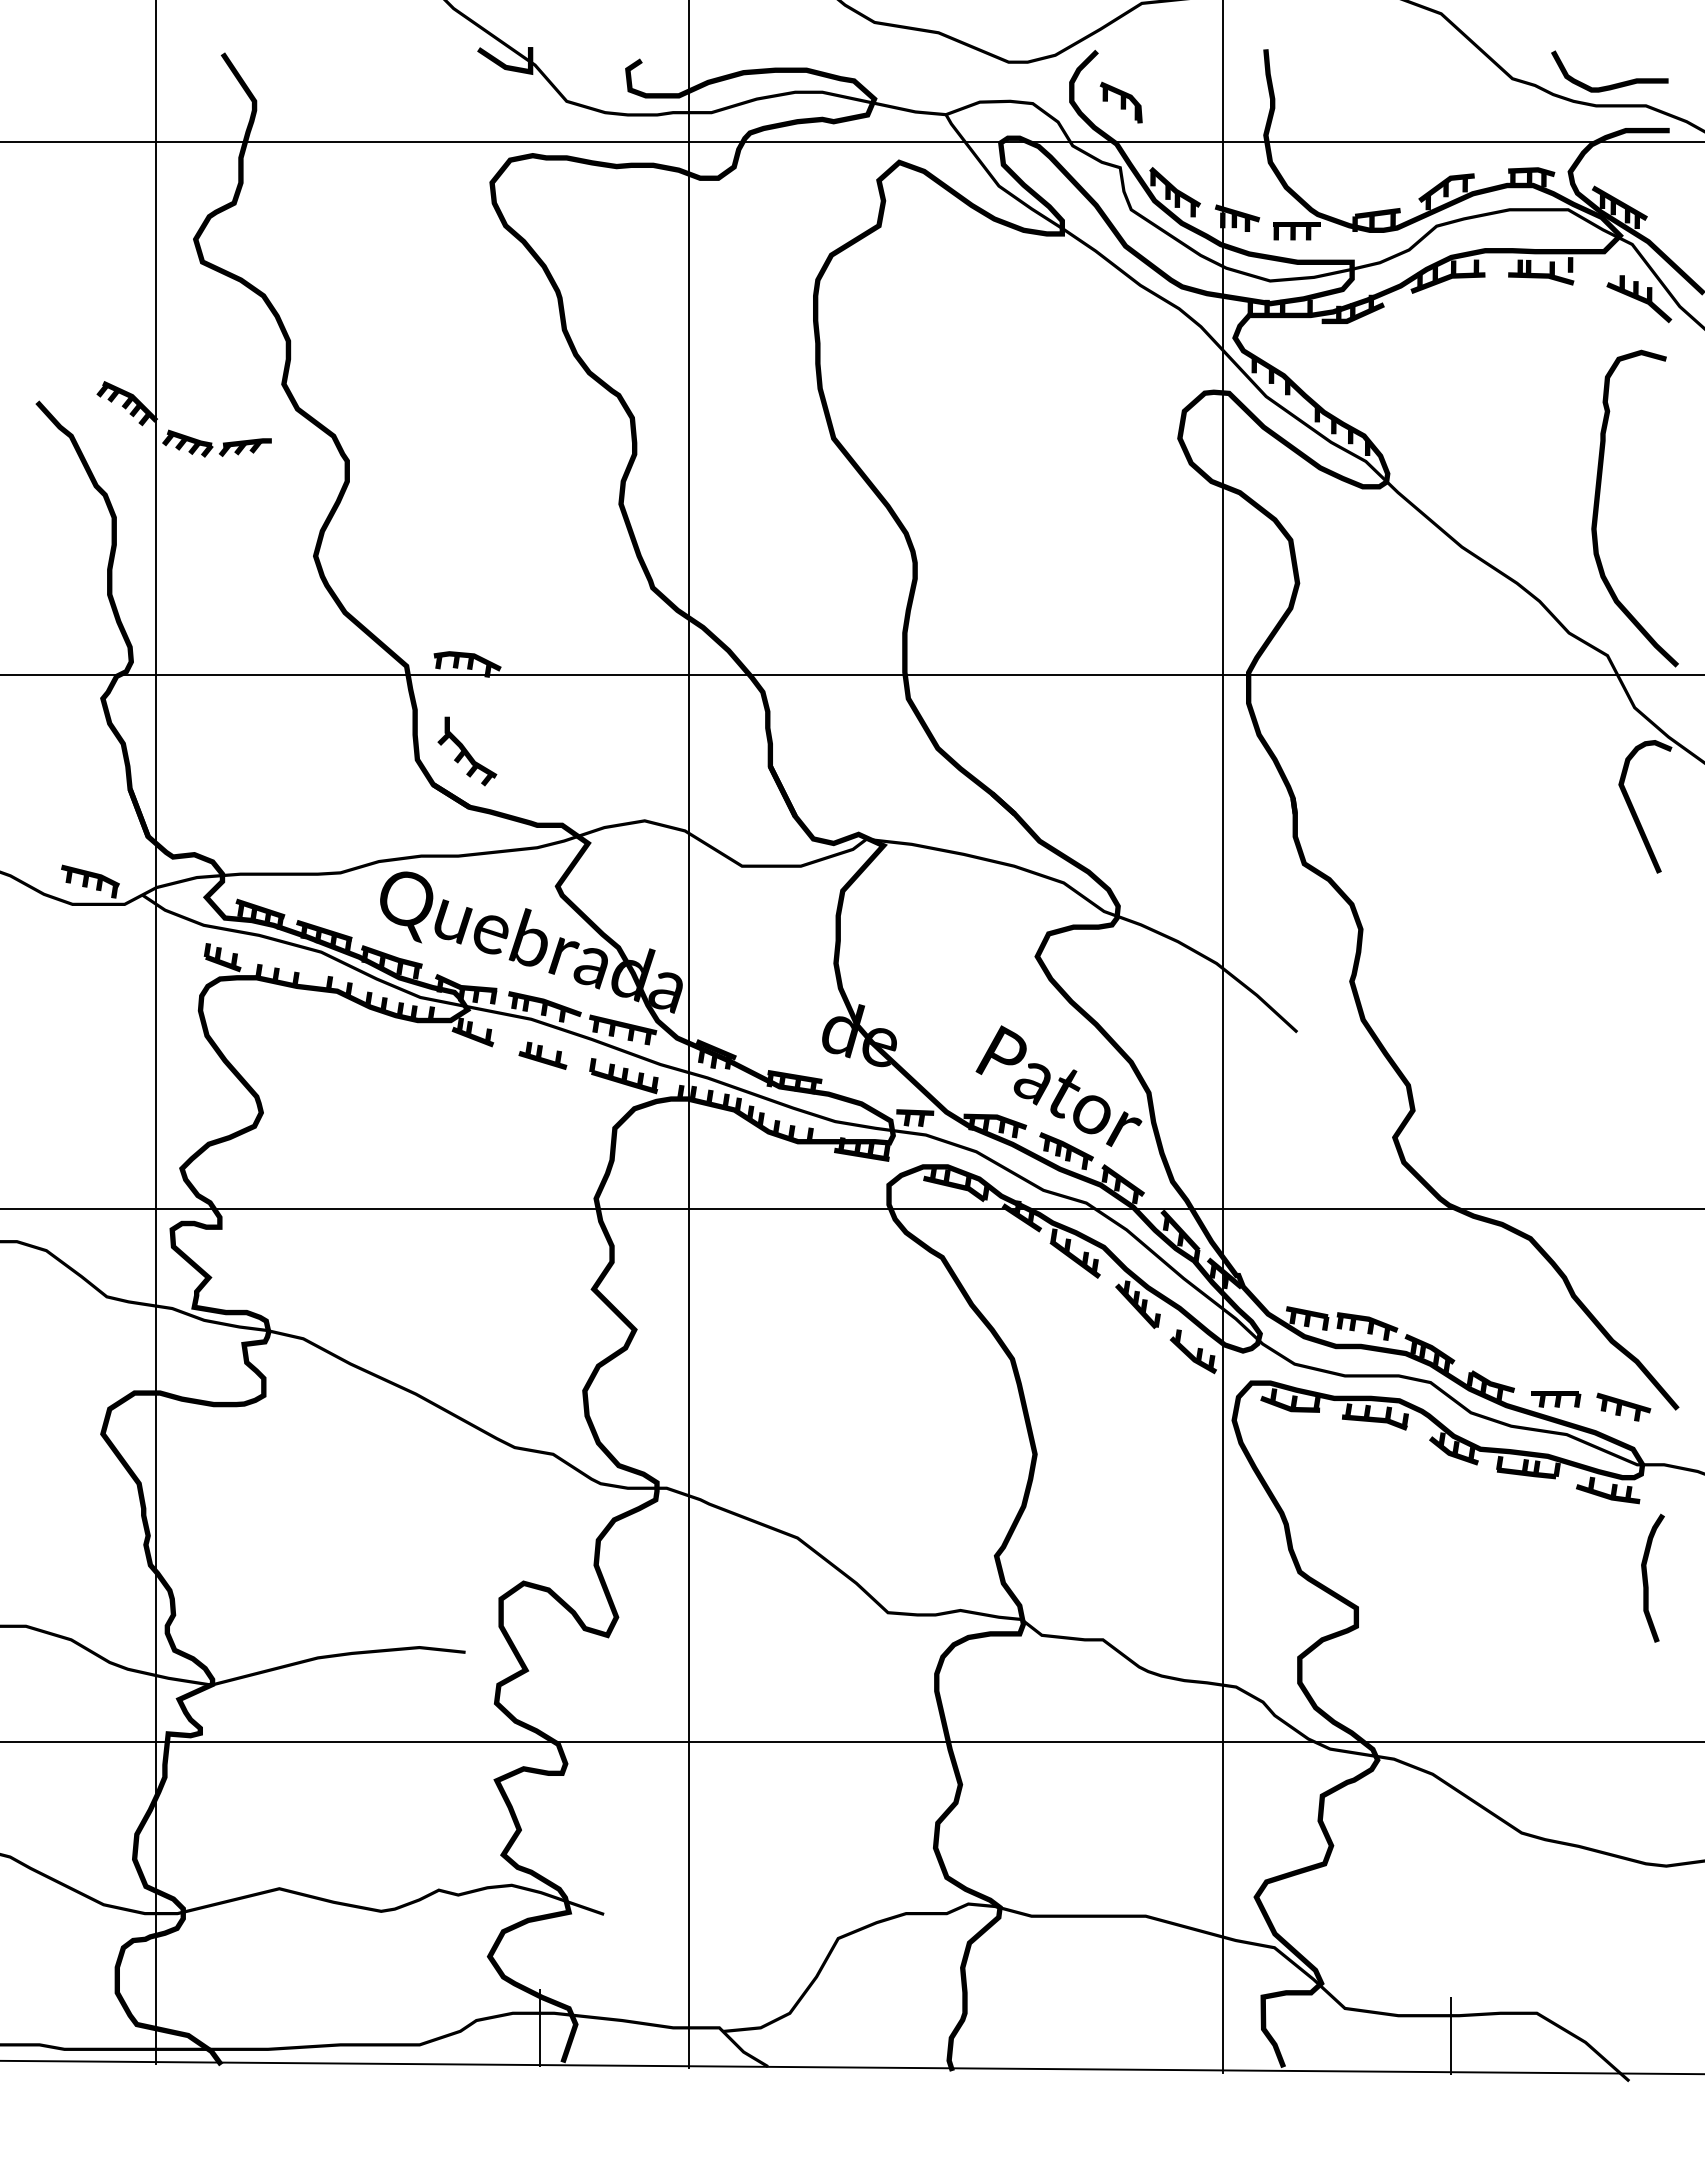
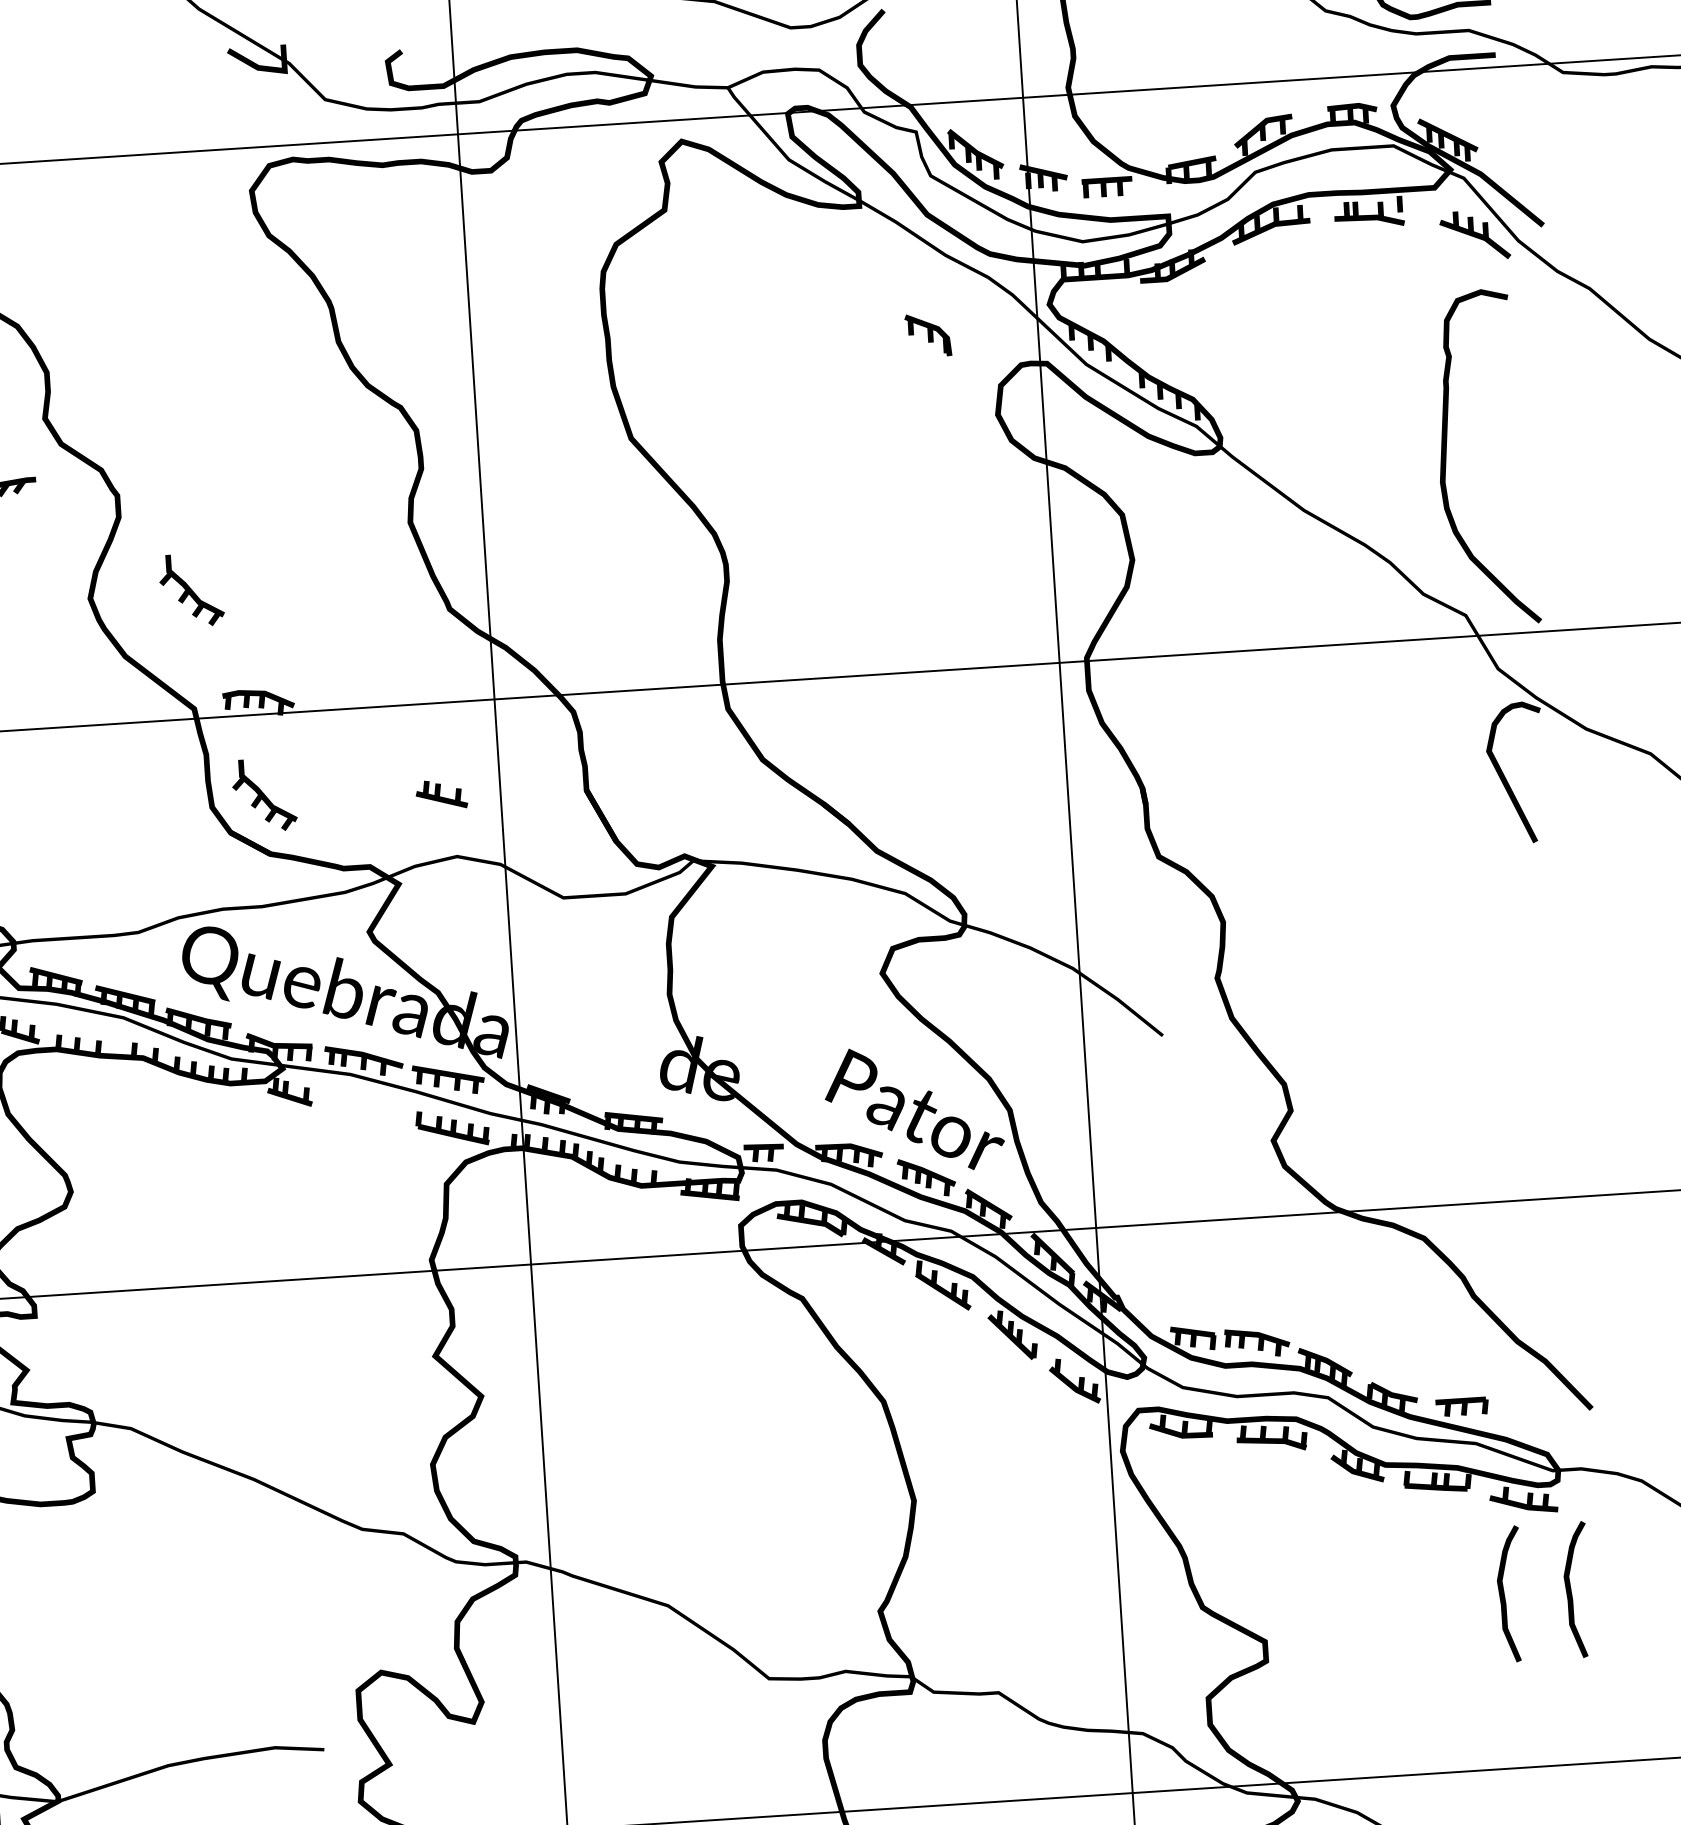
part: (1120, 102) -> (927, 335), moved
part: (411, 554) -> (191, 590), added
part: (542, 1055) -> (441, 794), moved
part: (1623, 1406) -> (1534, 1409), removed
curve: (1584, 1577) -> (1504, 1593), added

